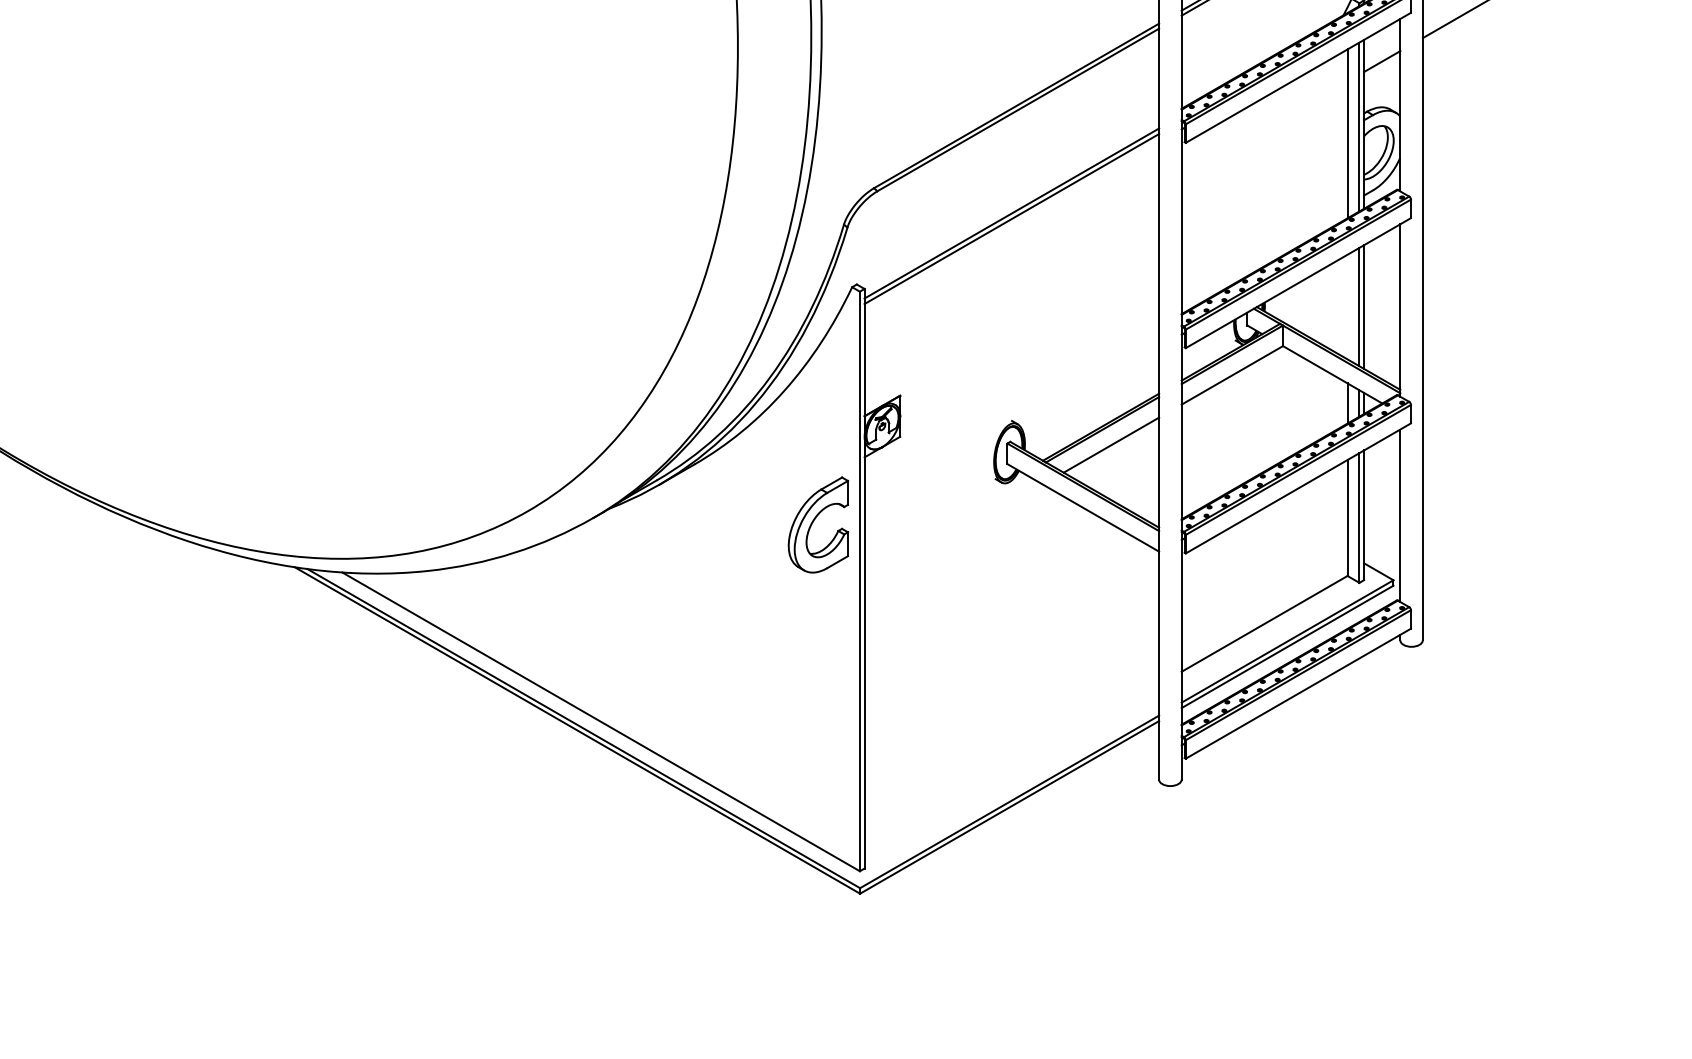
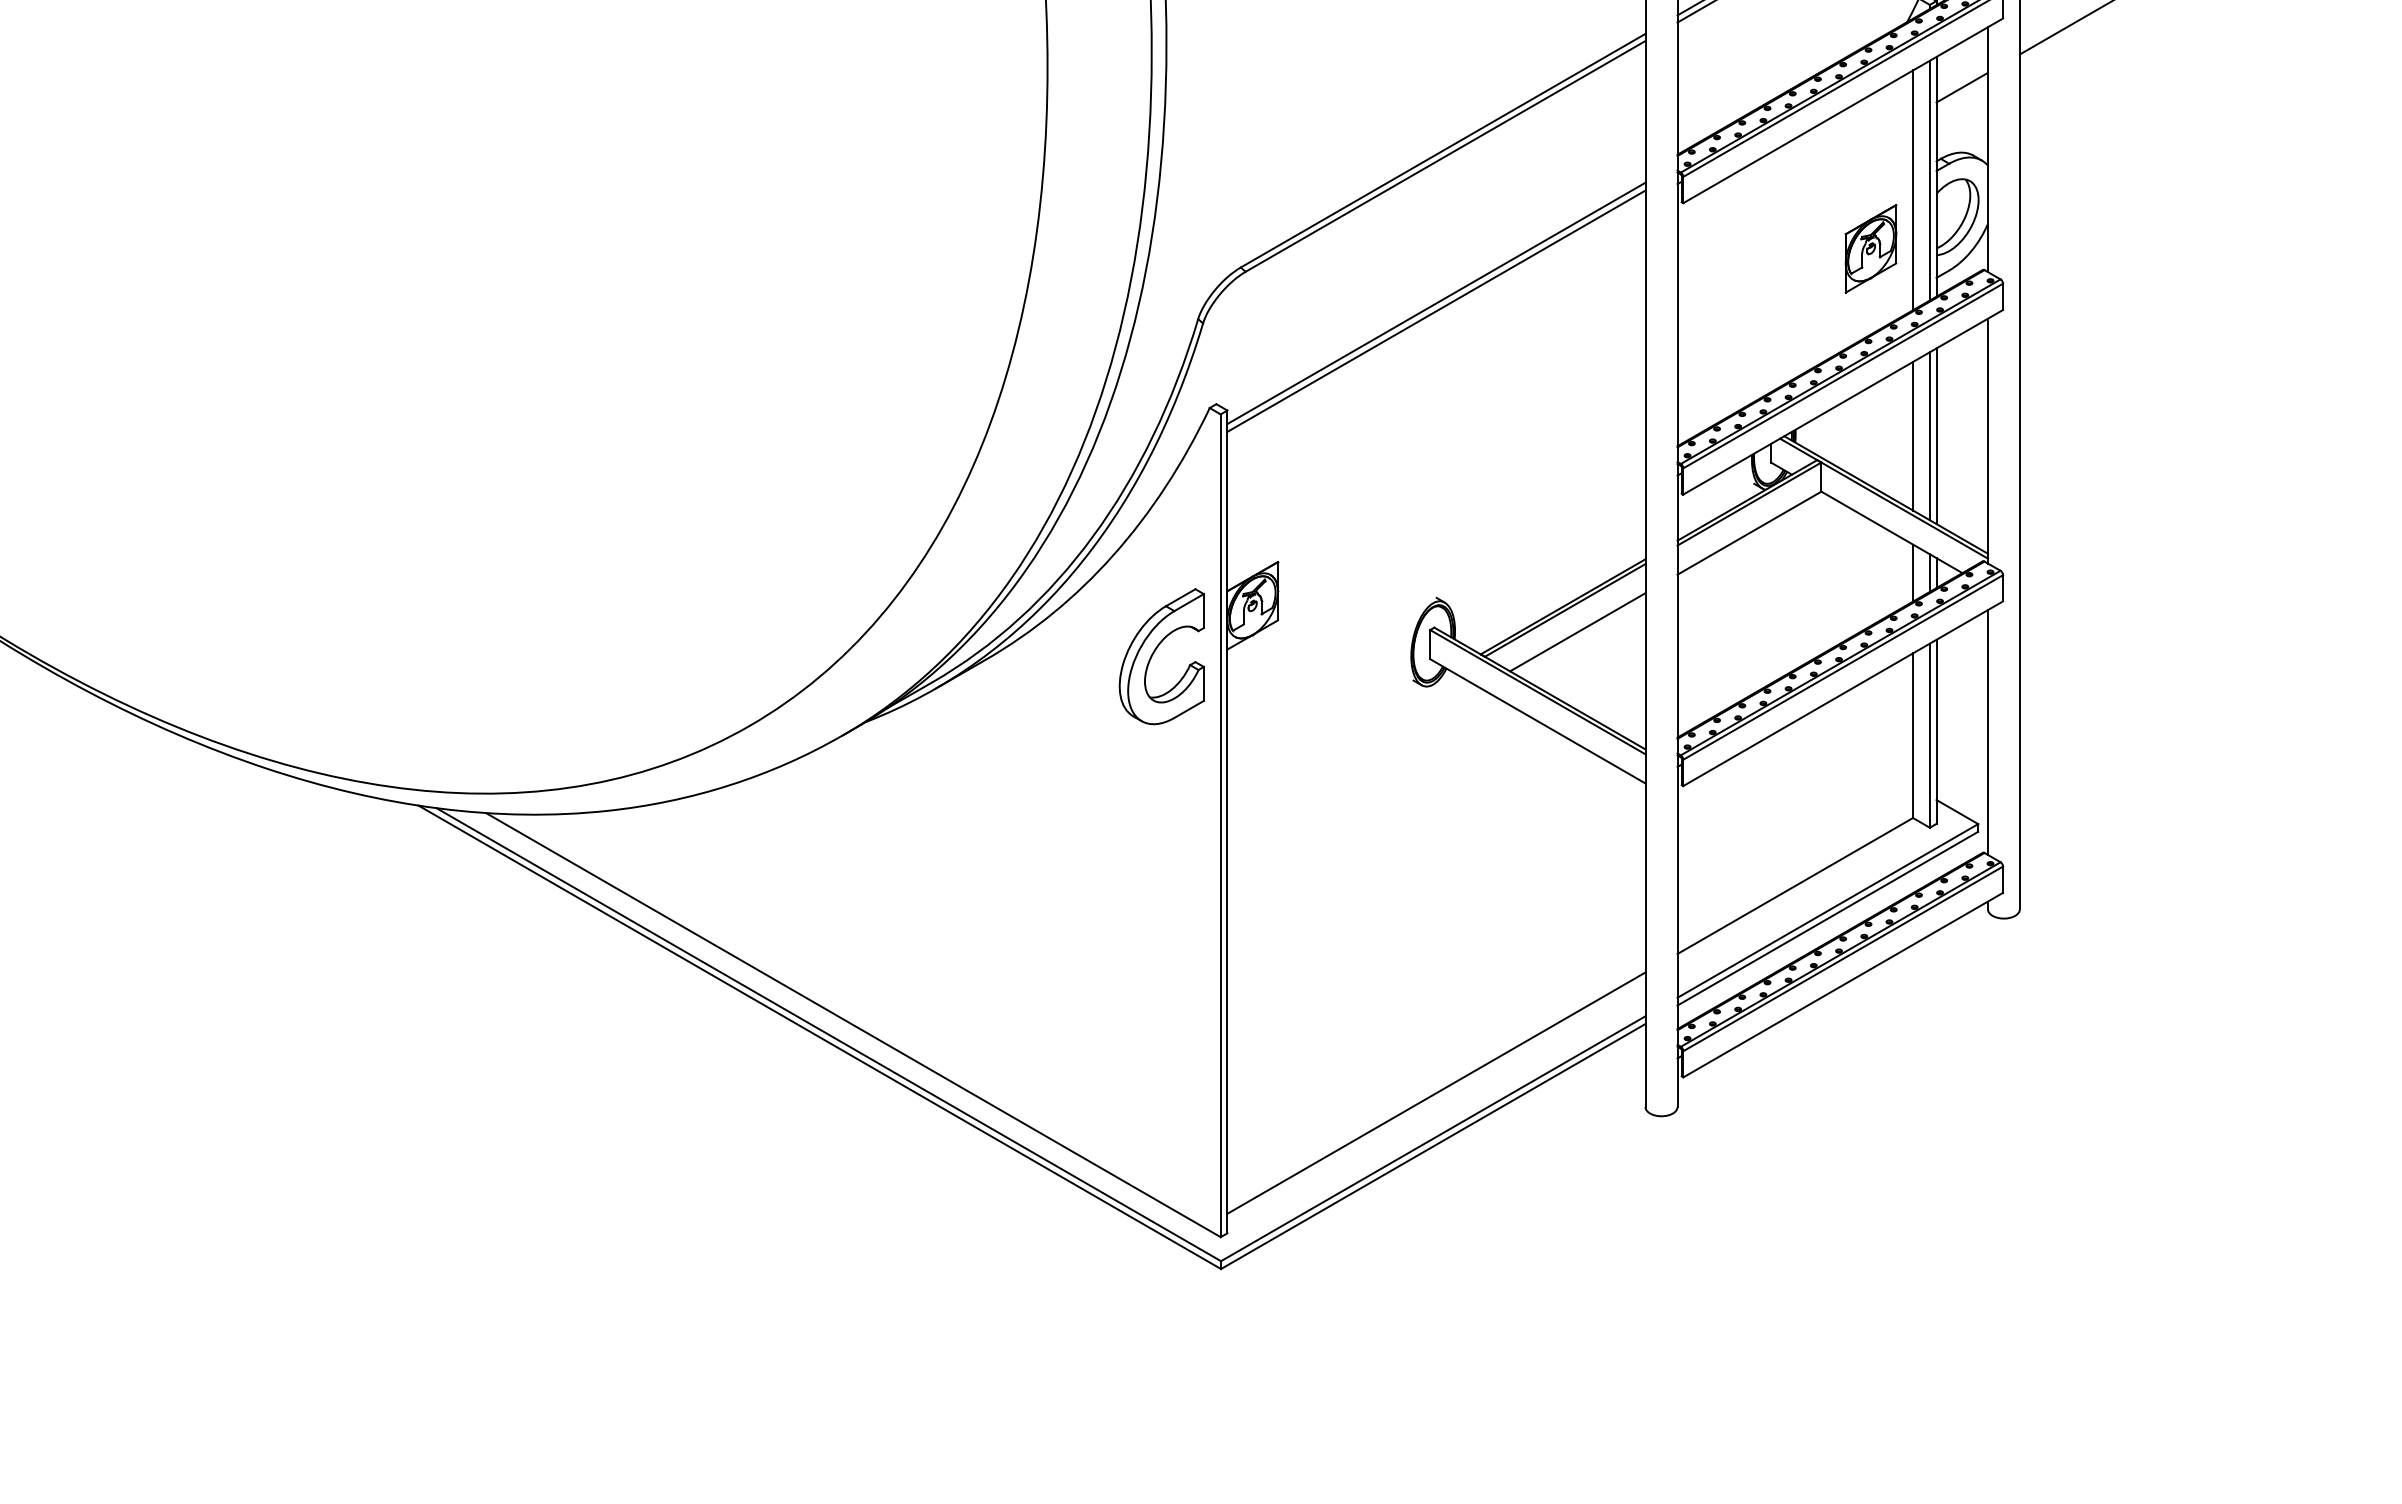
part: (1317, 174) -> (1870, 248), added
line: (1347, 306) -> (1913, 435), added
part: (813, 522) -> (1154, 653), moved
line: (1011, 769) -> (1436, 1092), added

